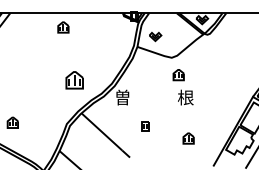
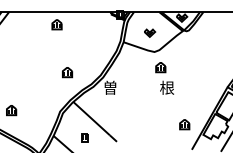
part: (156, 36) -> (150, 32), moved
part: (75, 80) -> (67, 72), size x0.62
part: (145, 126) -> (84, 137), moved
part: (188, 138) -> (184, 124), moved

